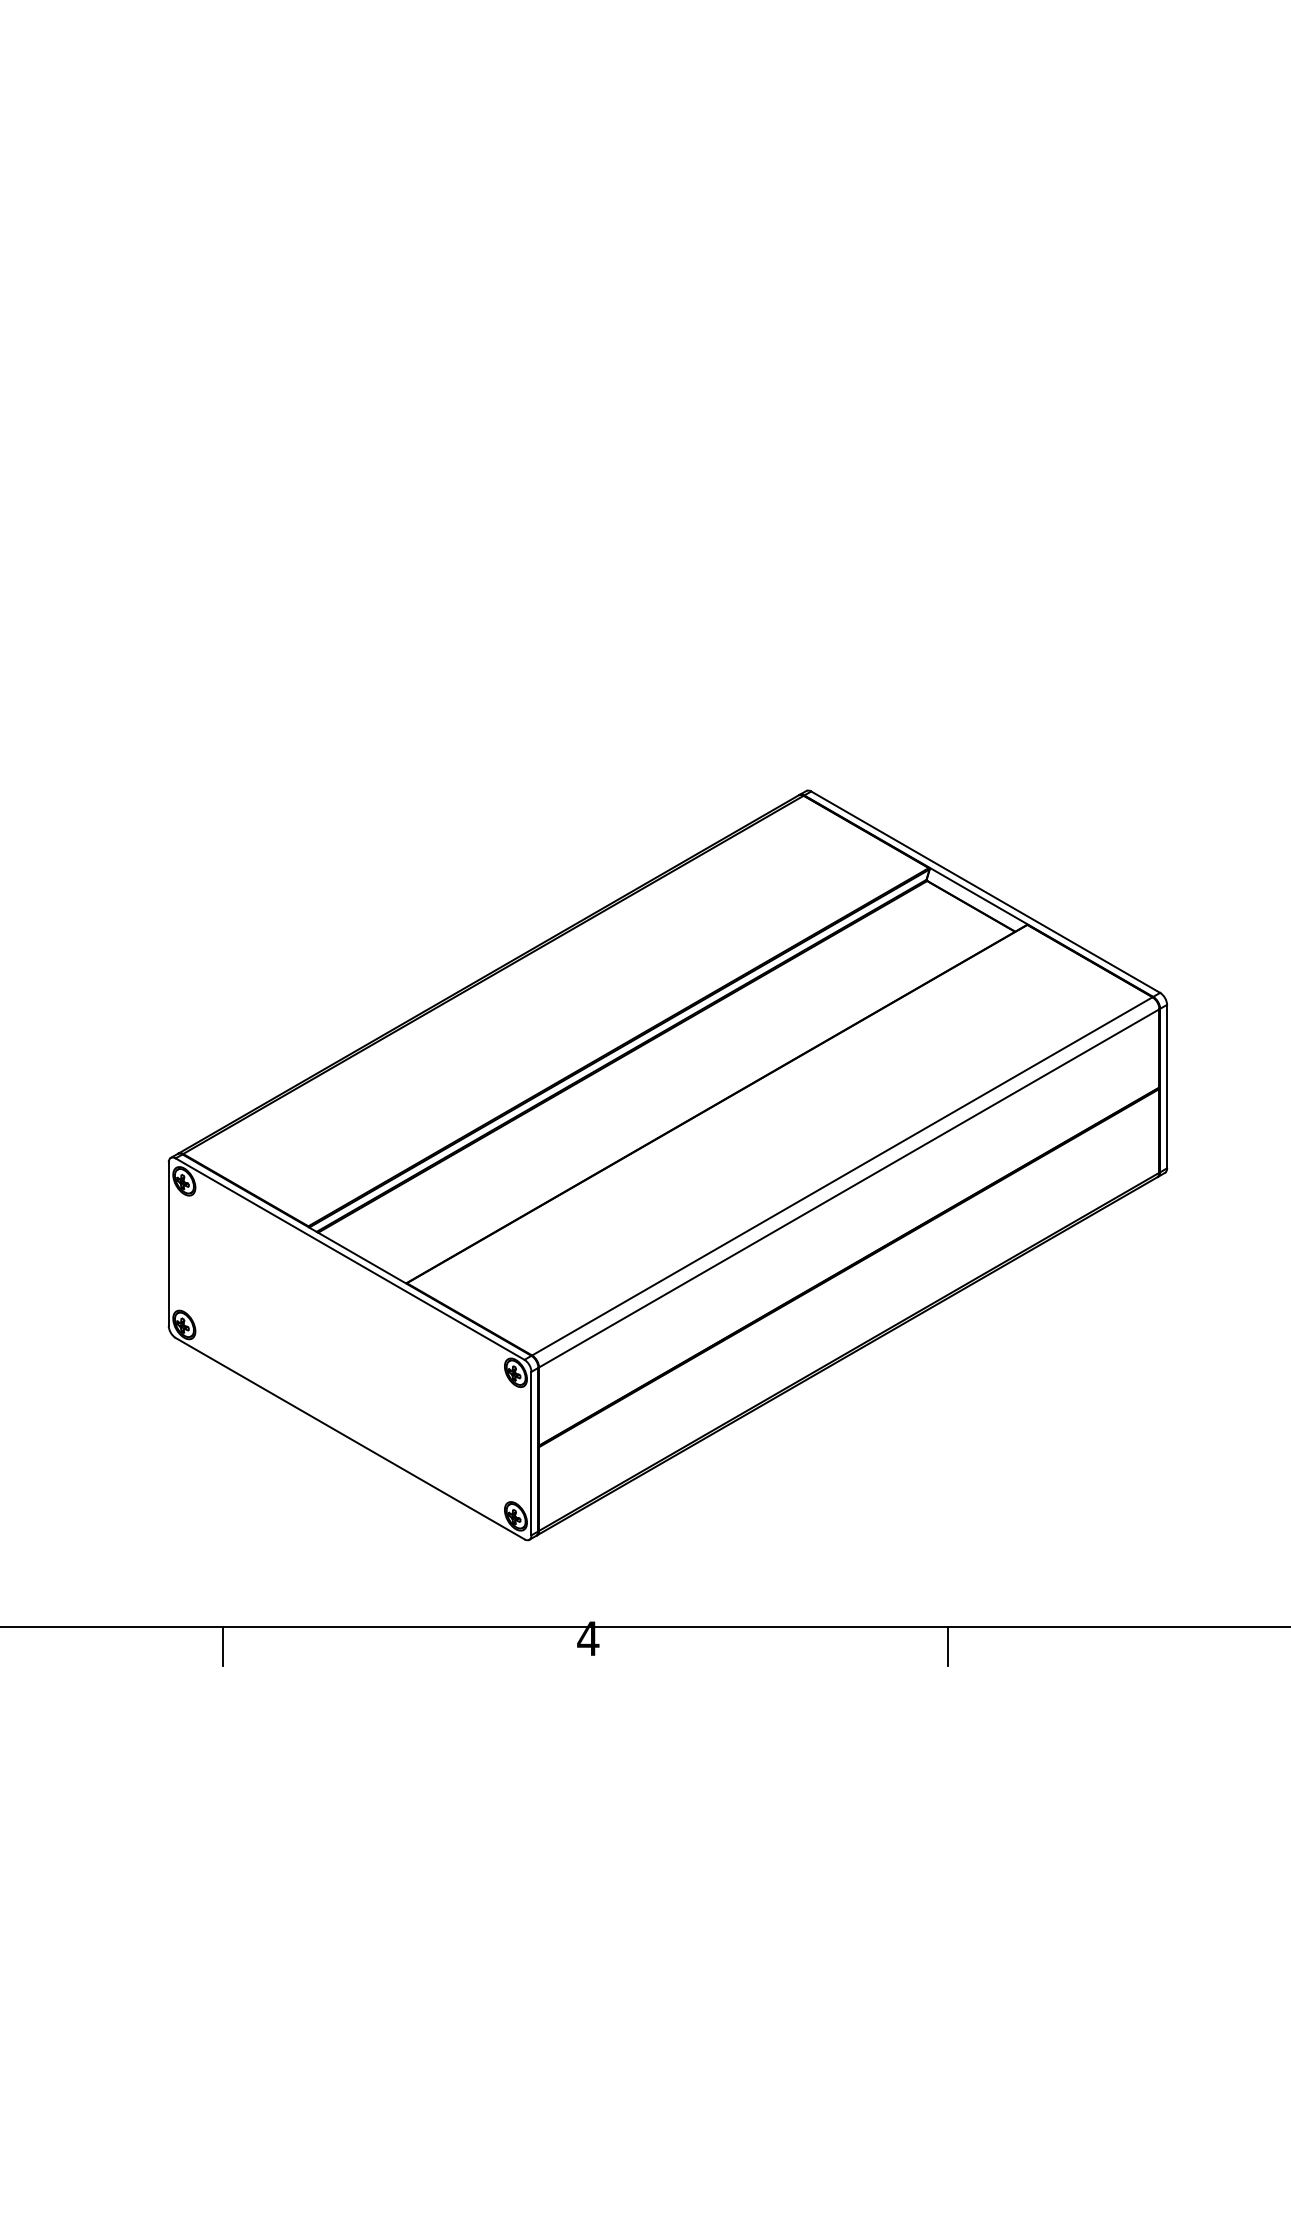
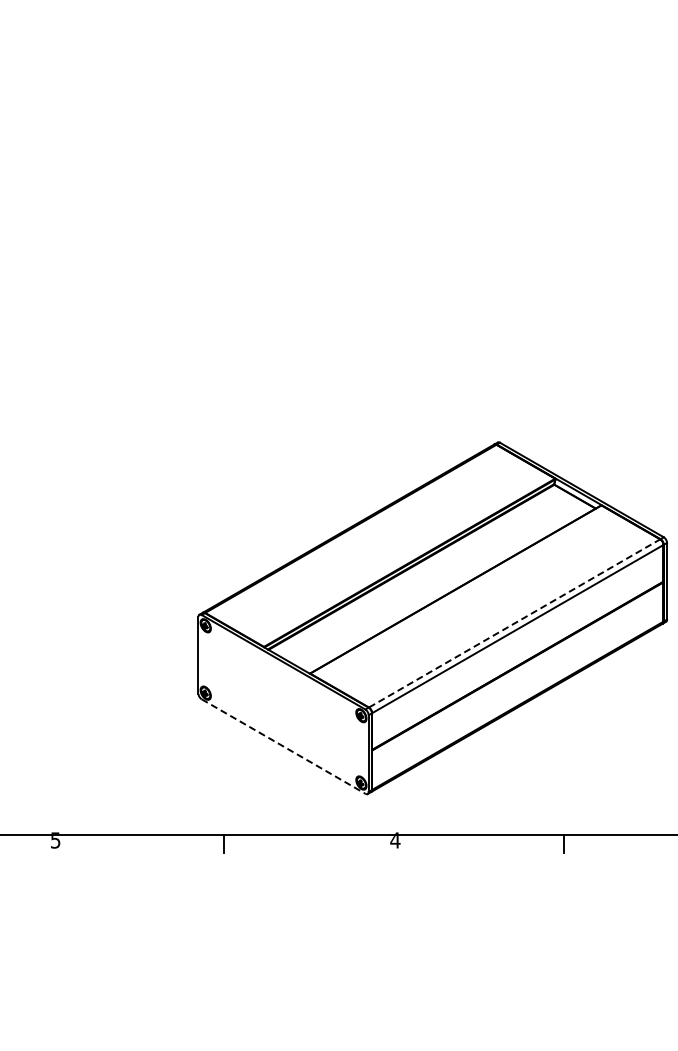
line: (844, 1176) -> (515, 623), solid -> dashed
line: (349, 1438) -> (283, 746), solid -> dashed

